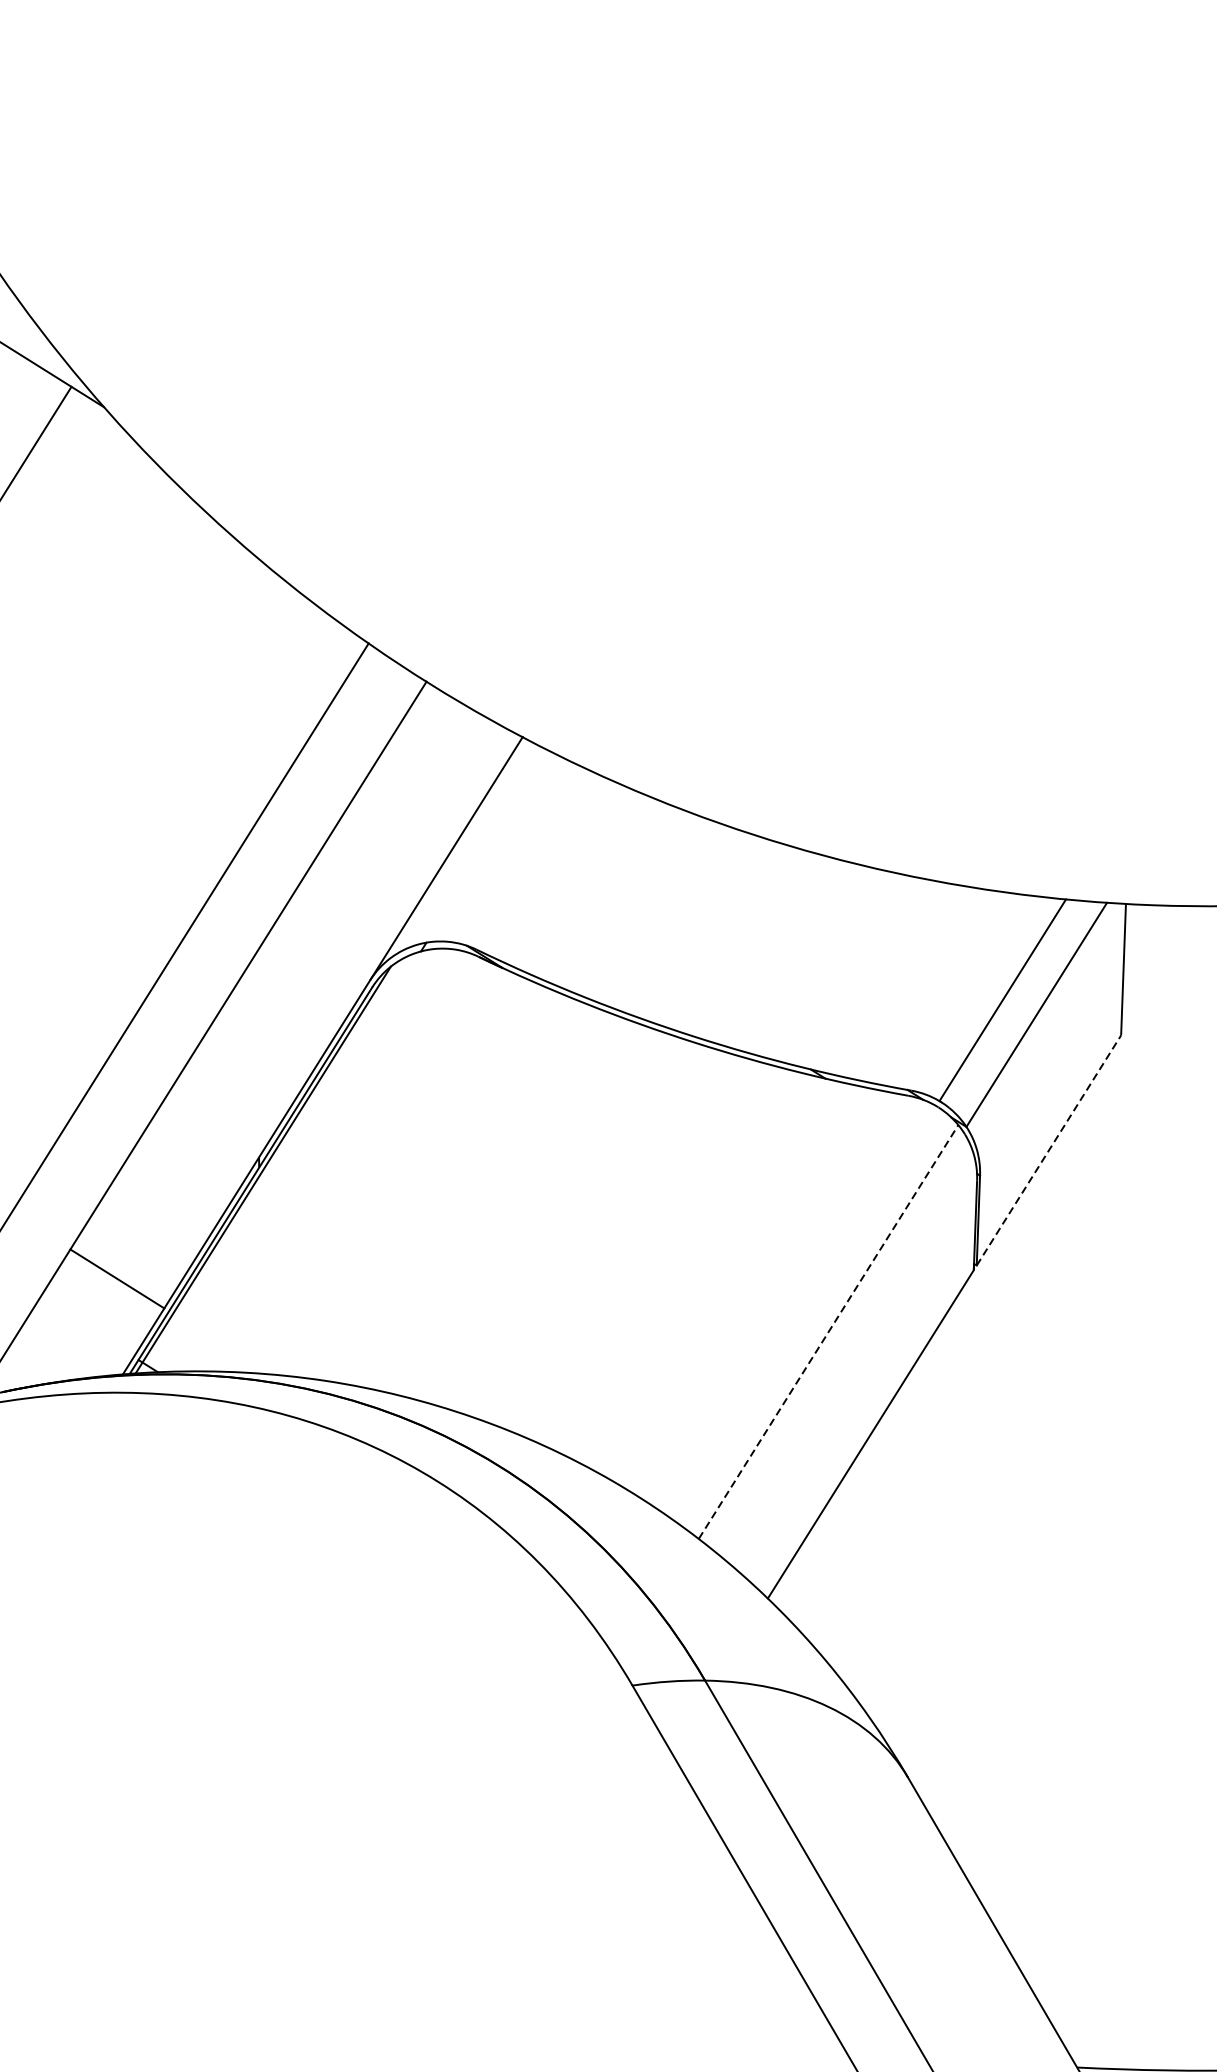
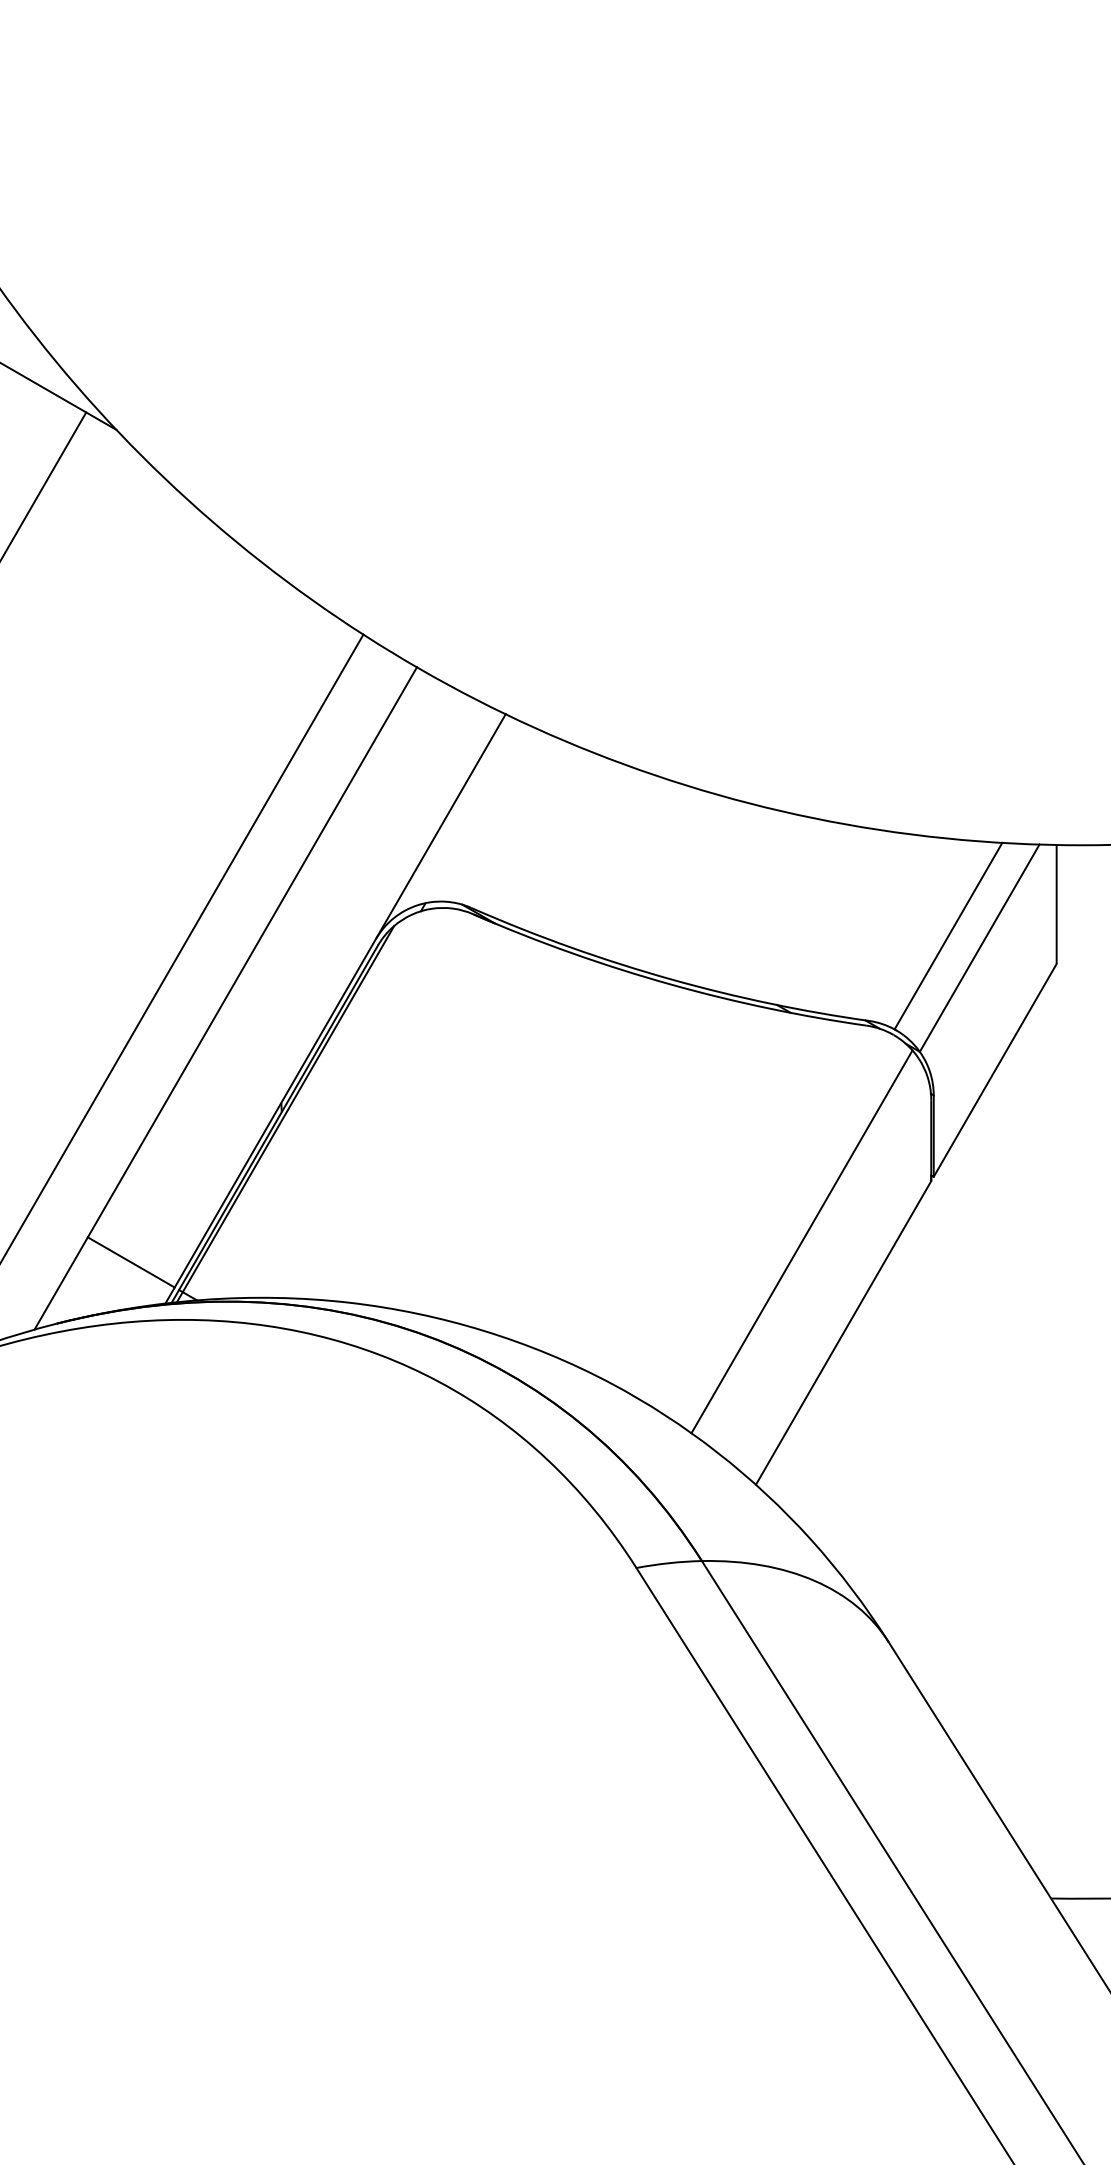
line: (1049, 1150) -> (995, 1070), dashed -> solid
line: (116, 1278) -> (130, 1262), moved
line: (829, 1331) -> (802, 1241), dashed -> solid

